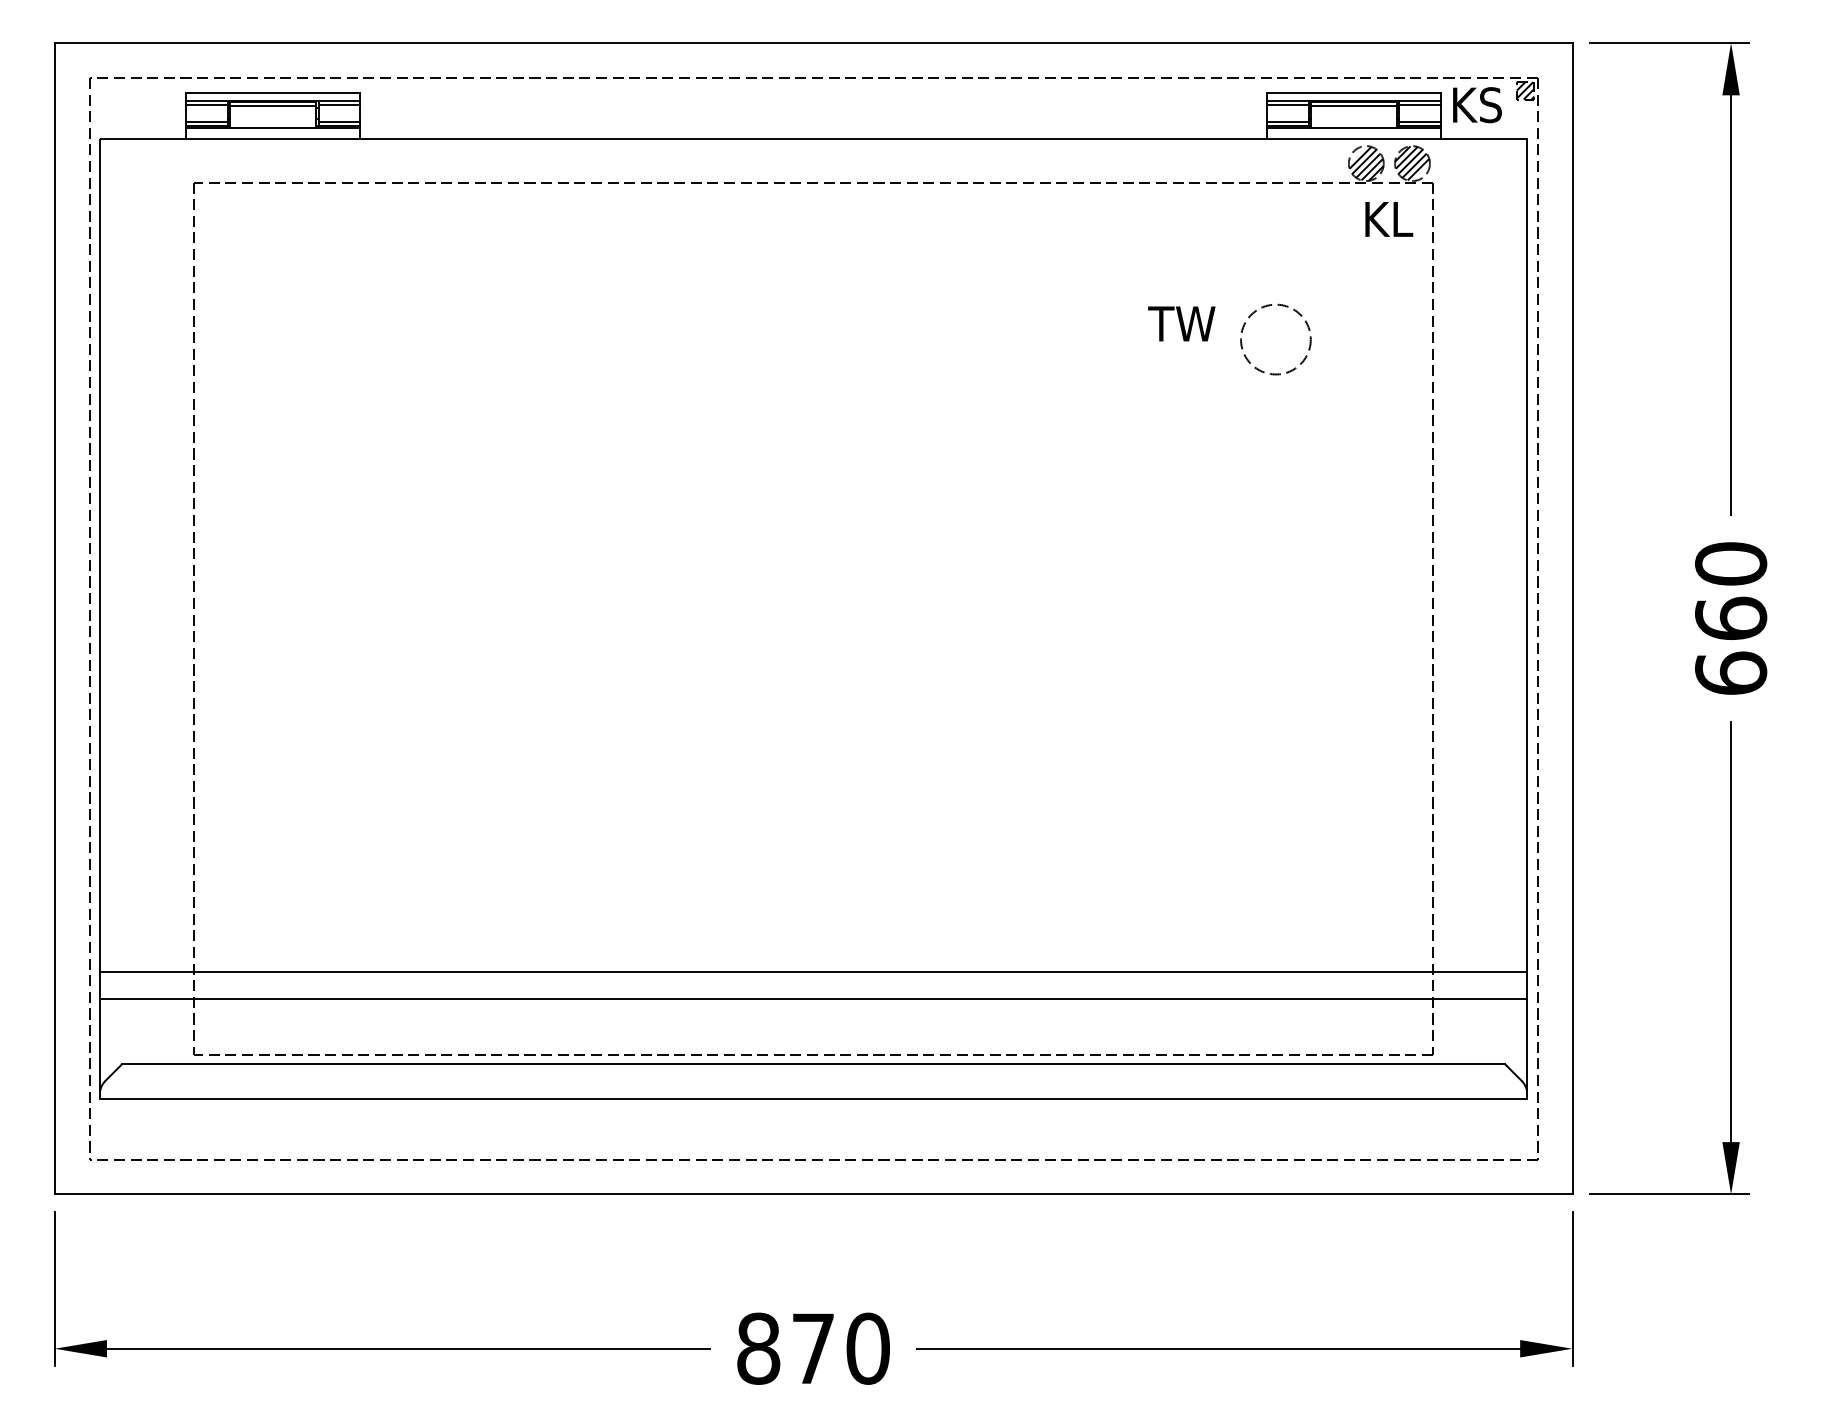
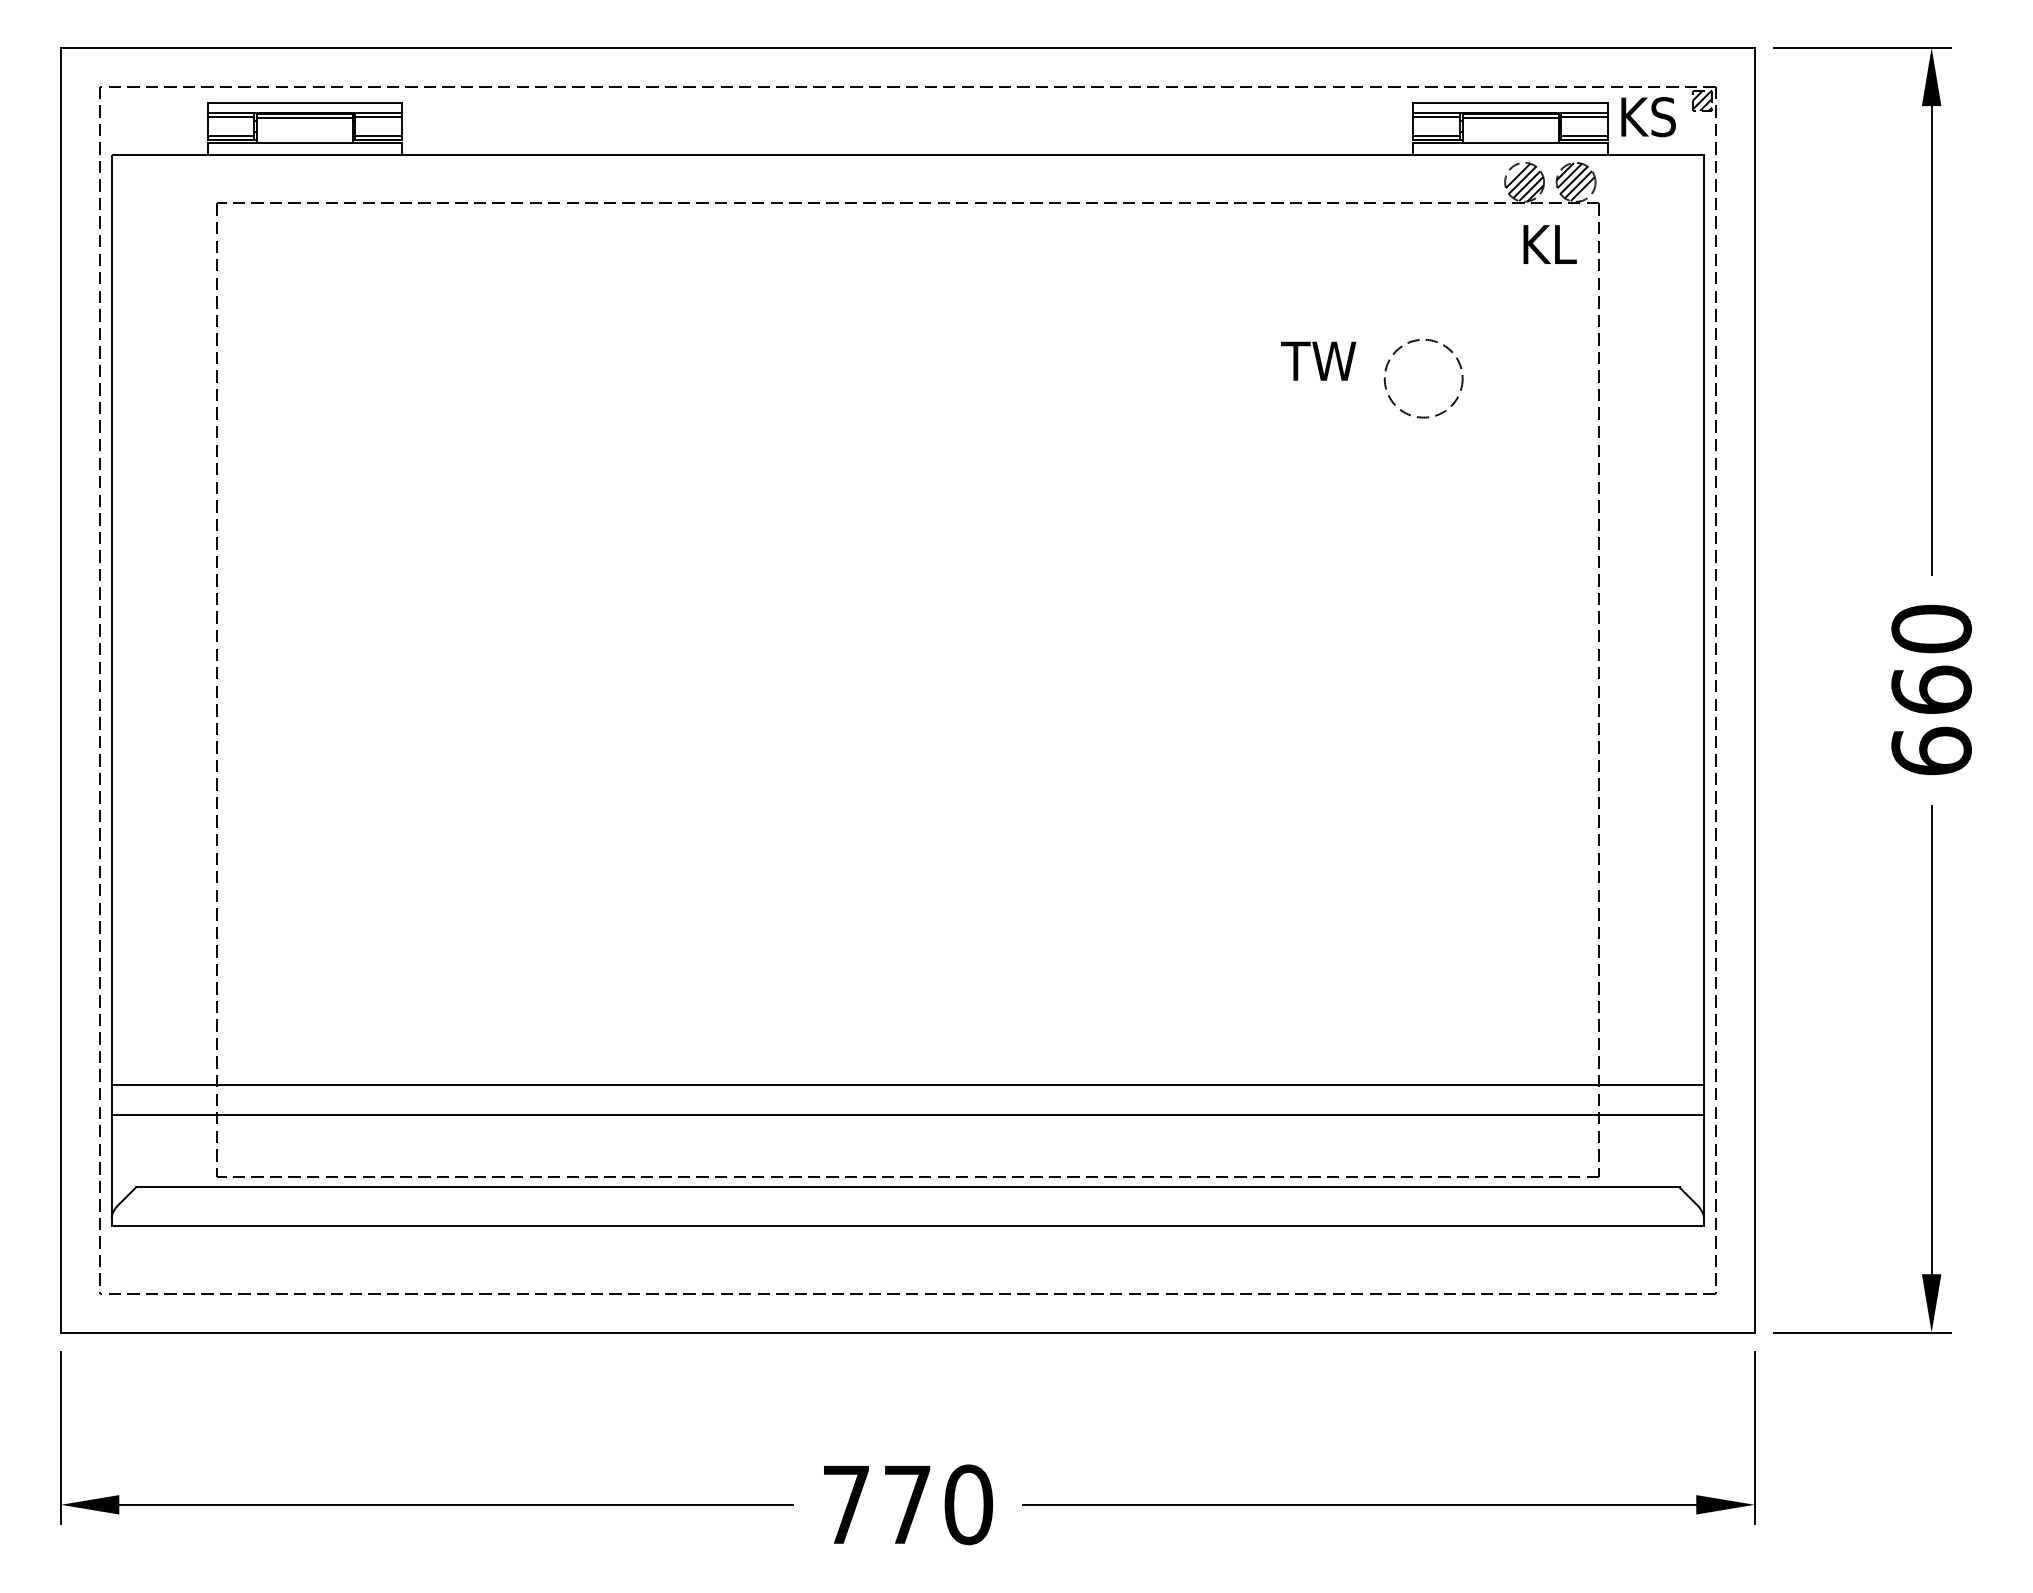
text: (758, 1348) -> (846, 1504), 870 -> 770

